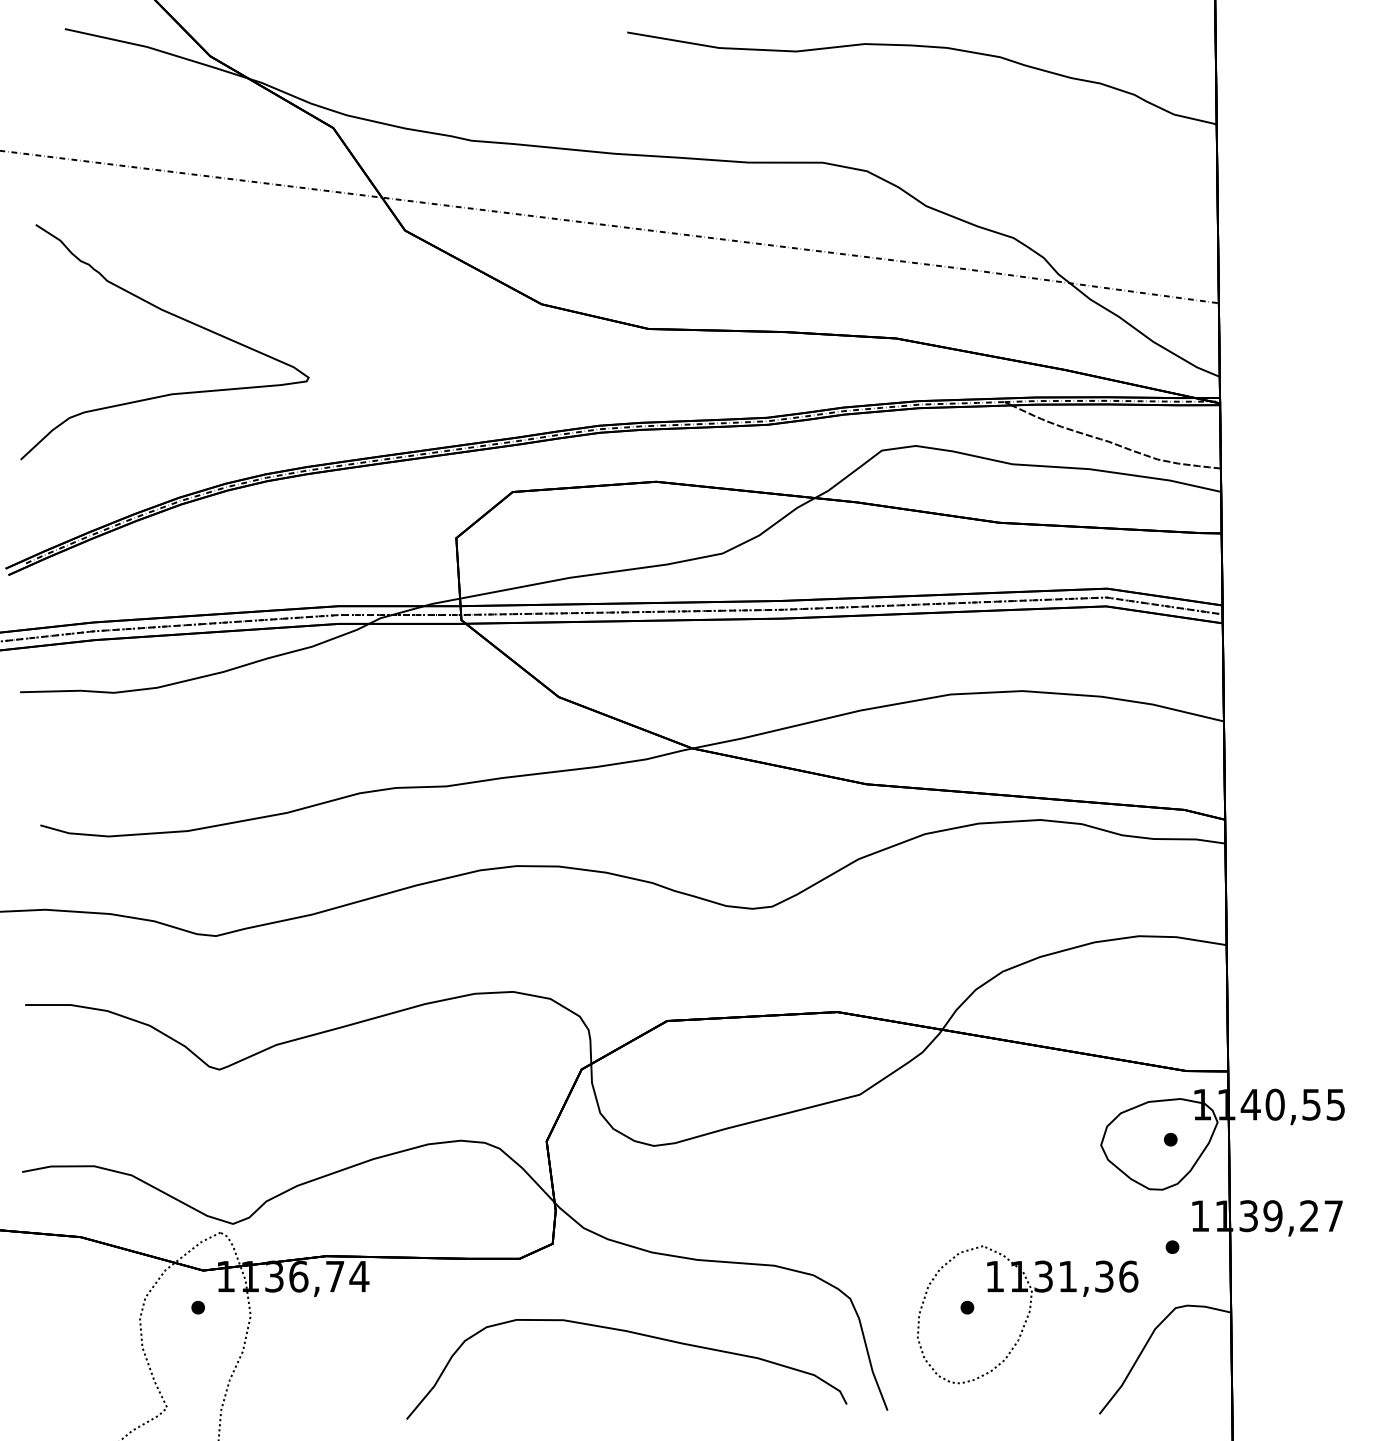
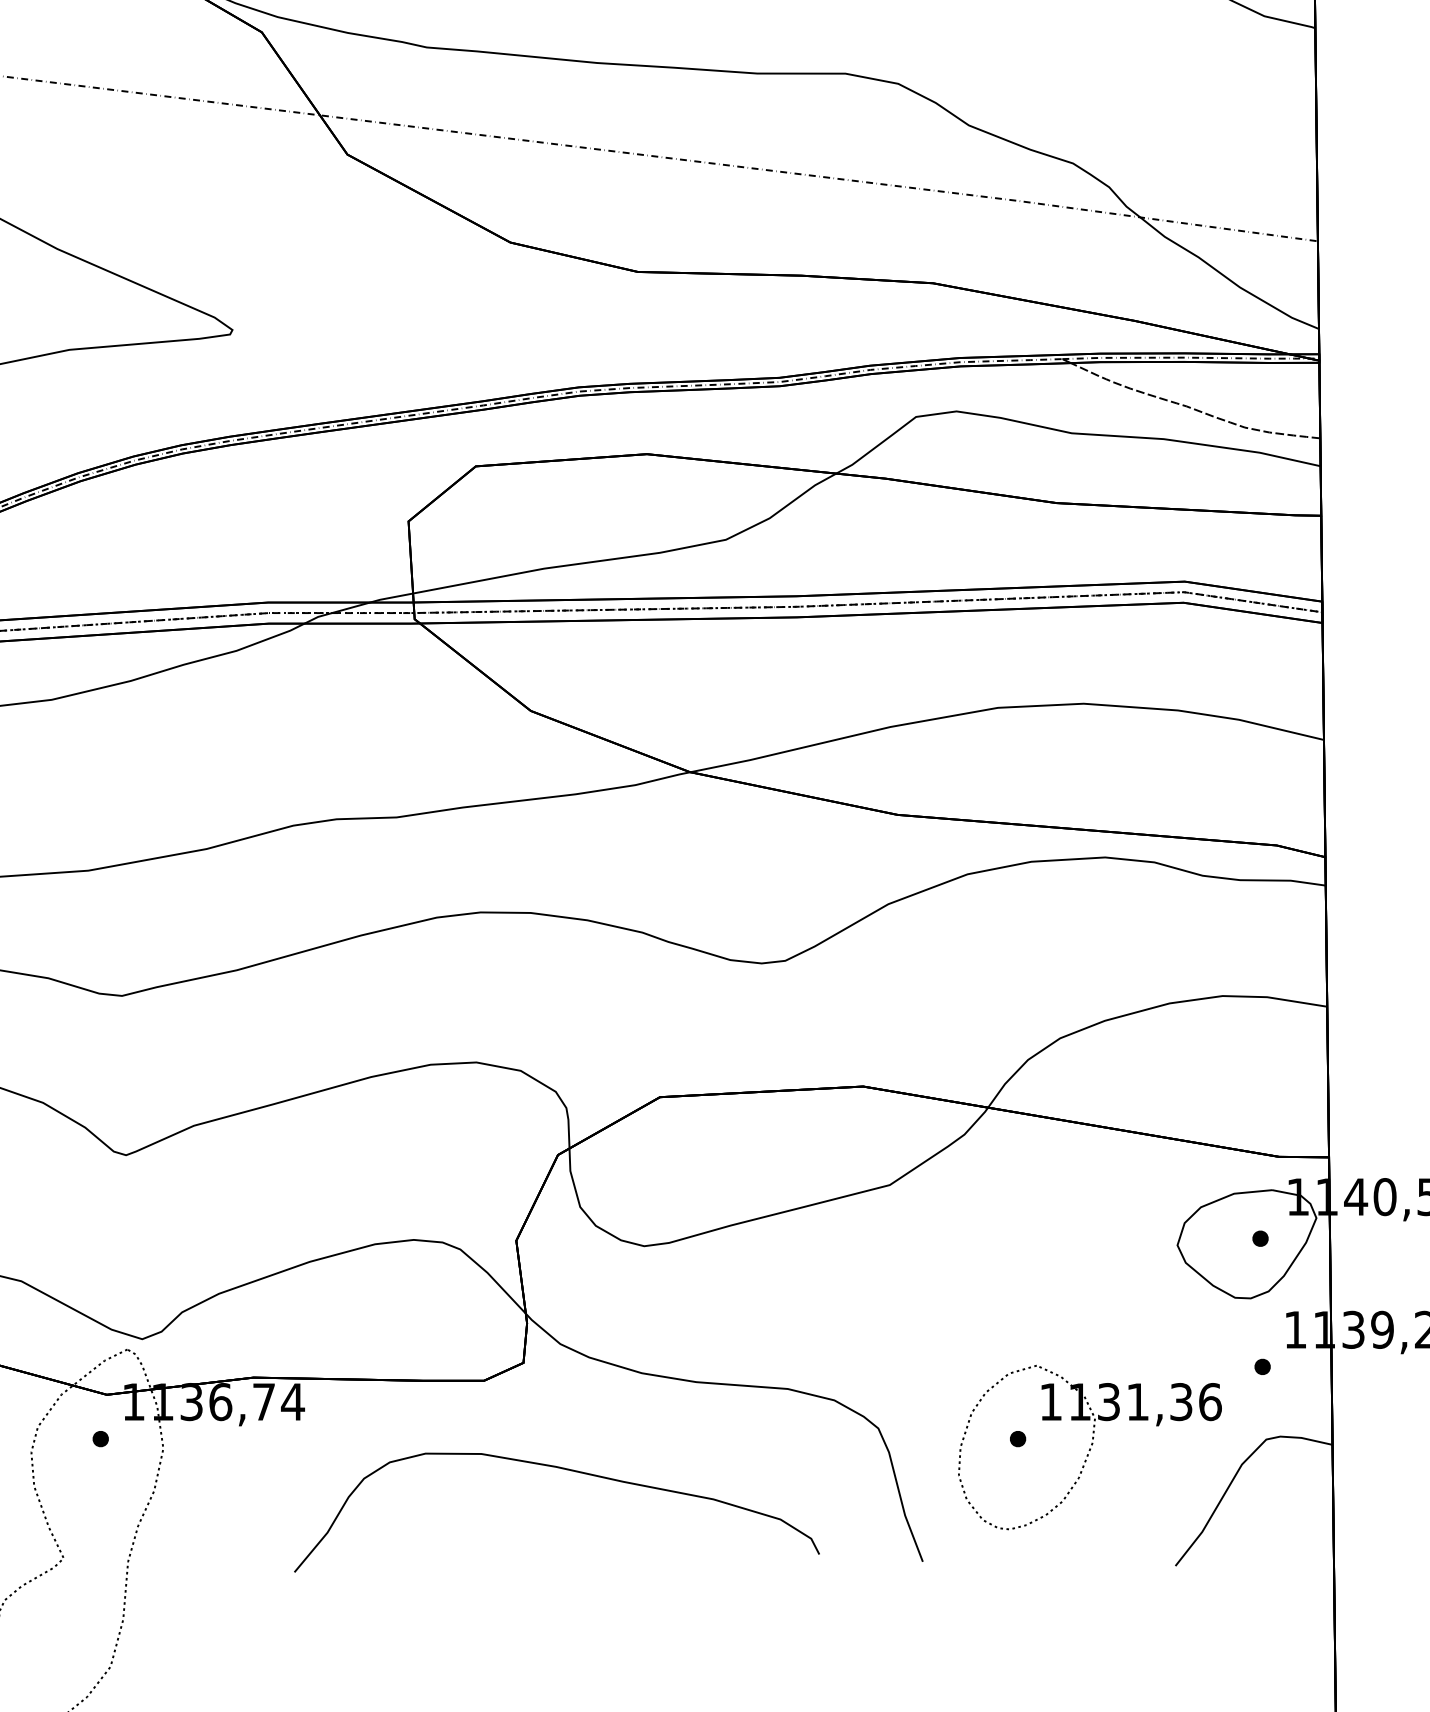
curve: (631, 1333) -> (562, 1469), moved

